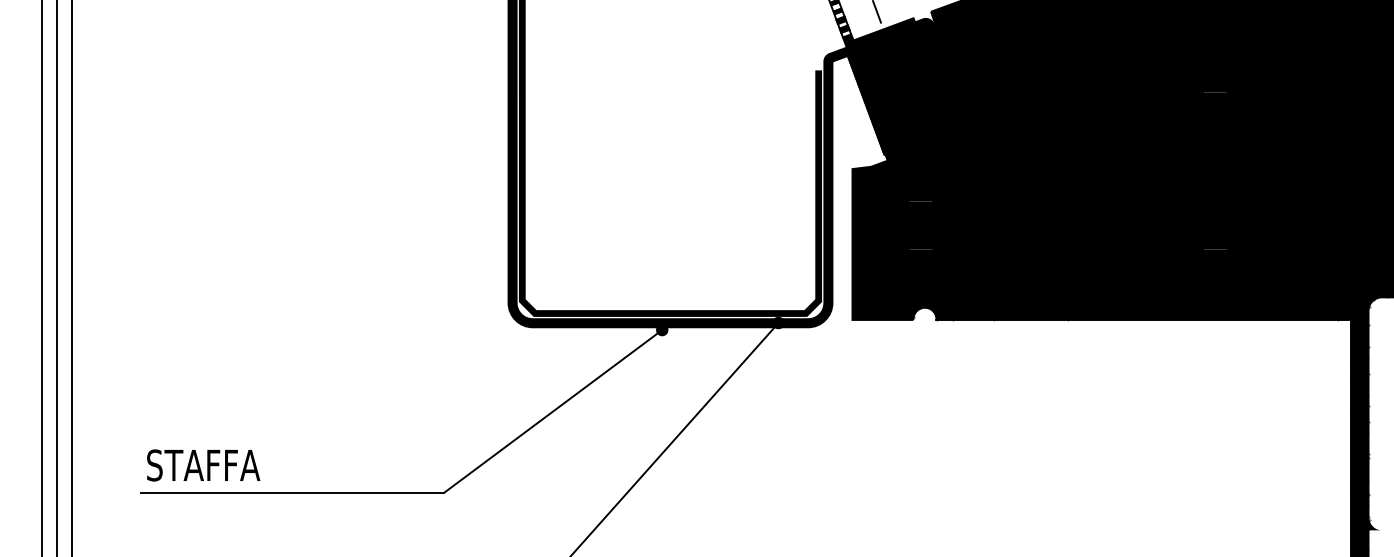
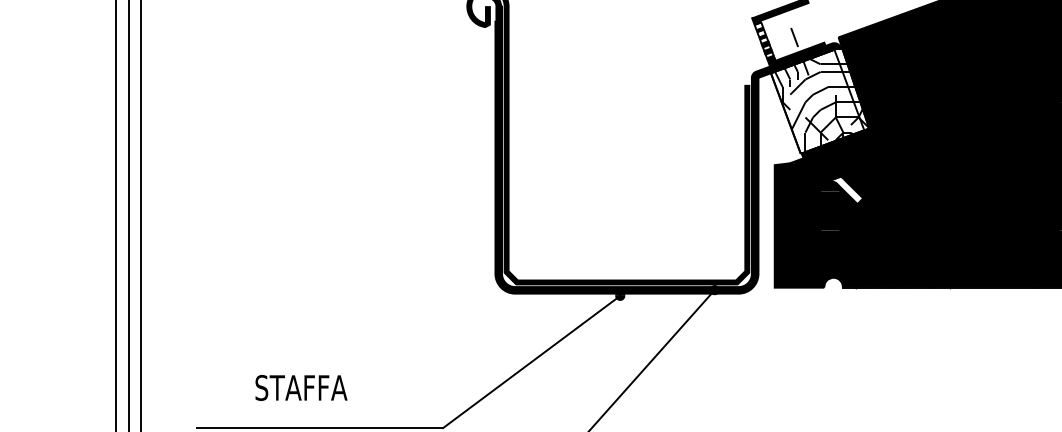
fill: (907, 89) -> (819, 100), removed
fill: (938, 200) -> (844, 190), removed
text: (203, 465) -> (301, 387), moved

